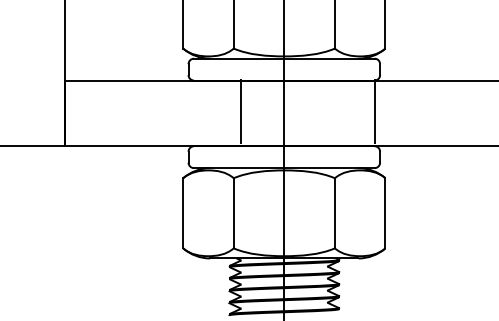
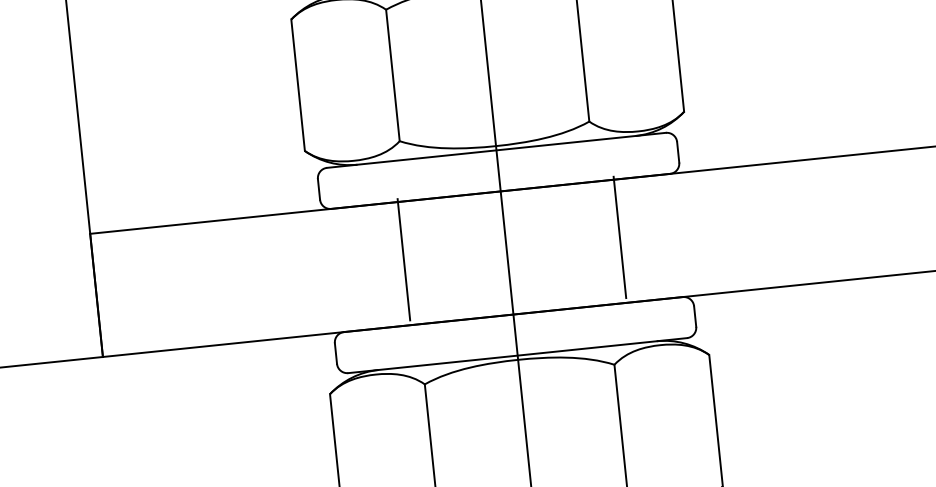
line: (240, 111) -> (403, 260), moved
line: (374, 111) -> (619, 237), moved

